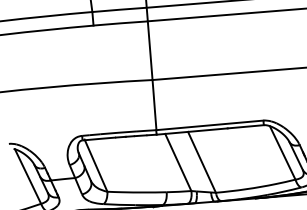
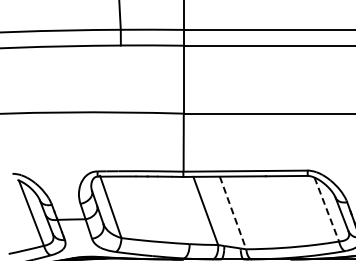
line: (282, 153) -> (326, 210), solid -> dashed
line: (202, 161) -> (233, 212), solid -> dashed

